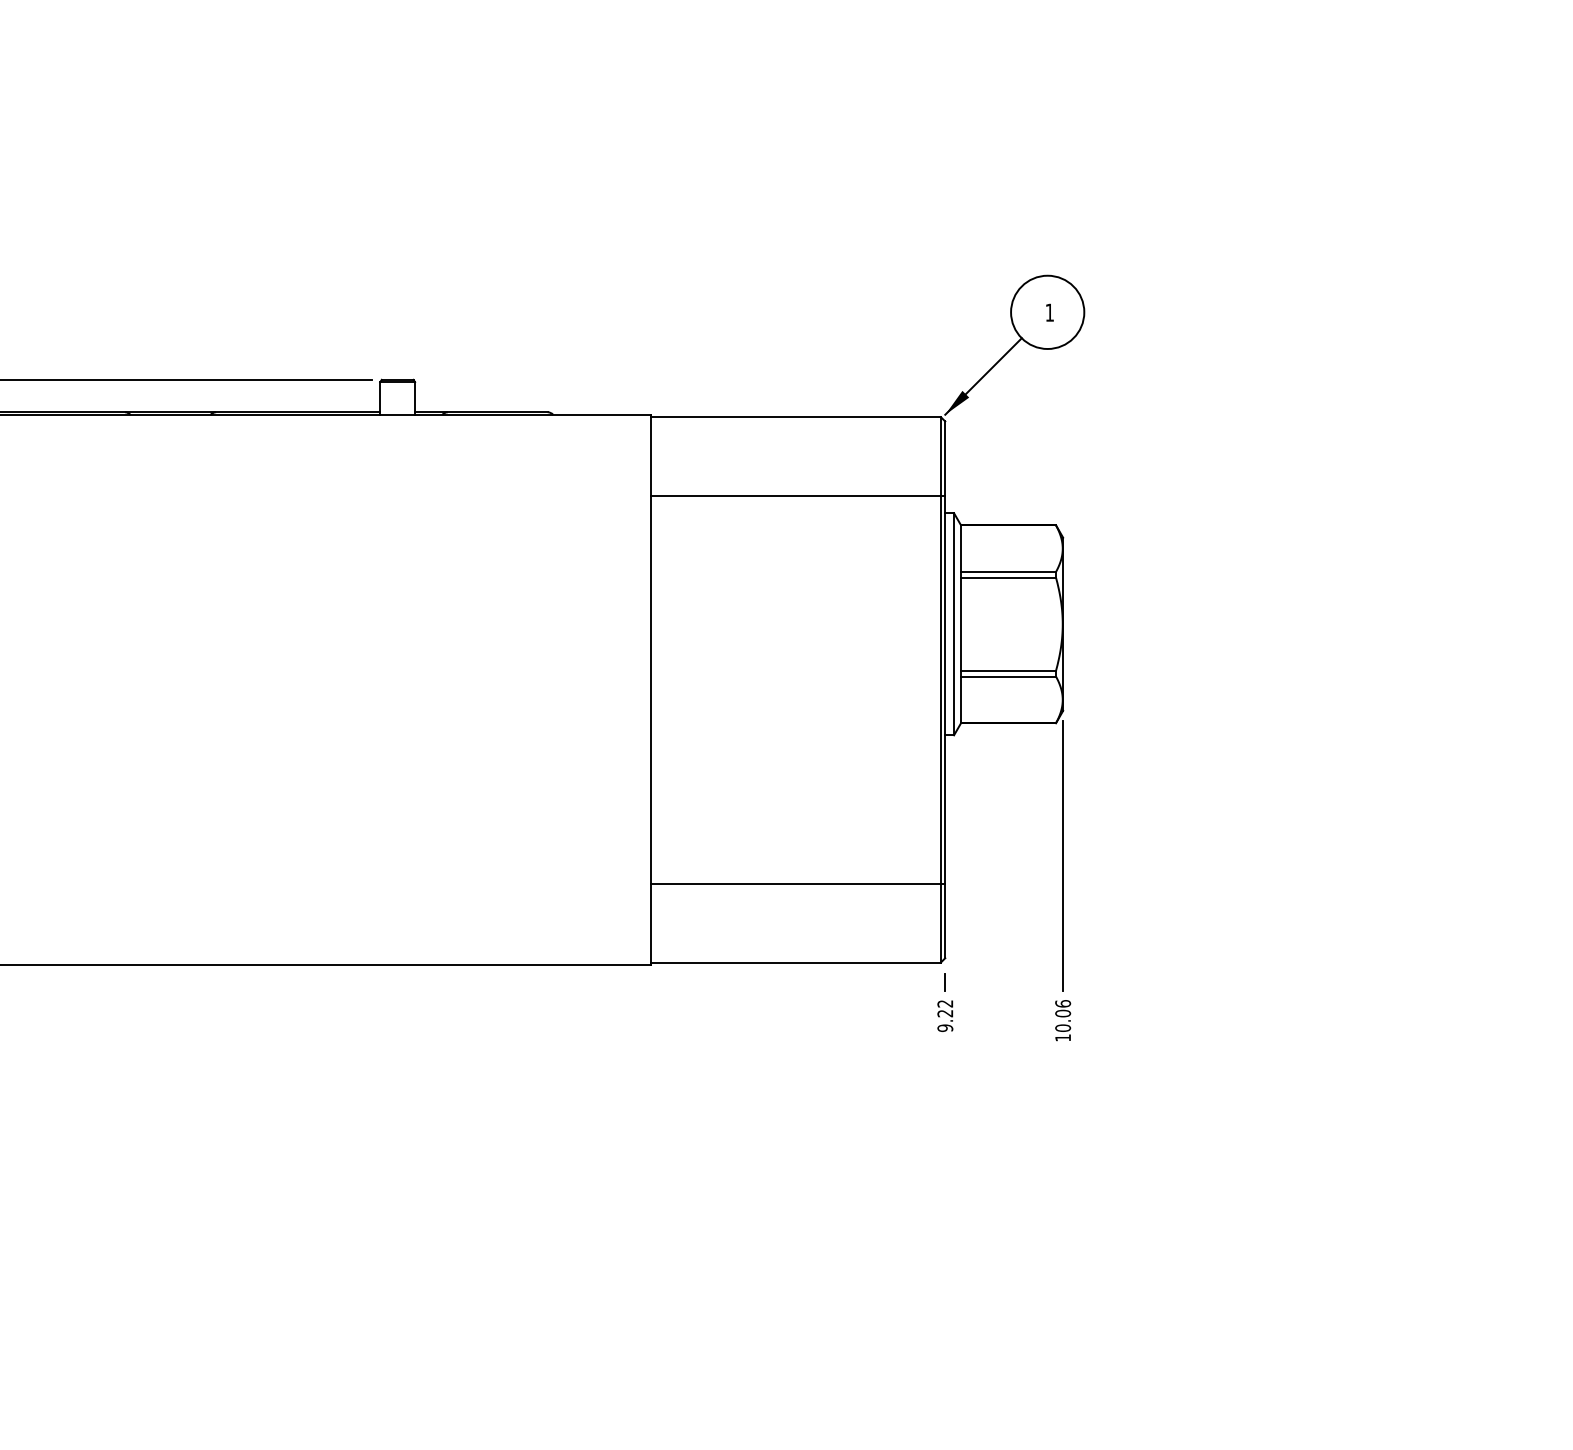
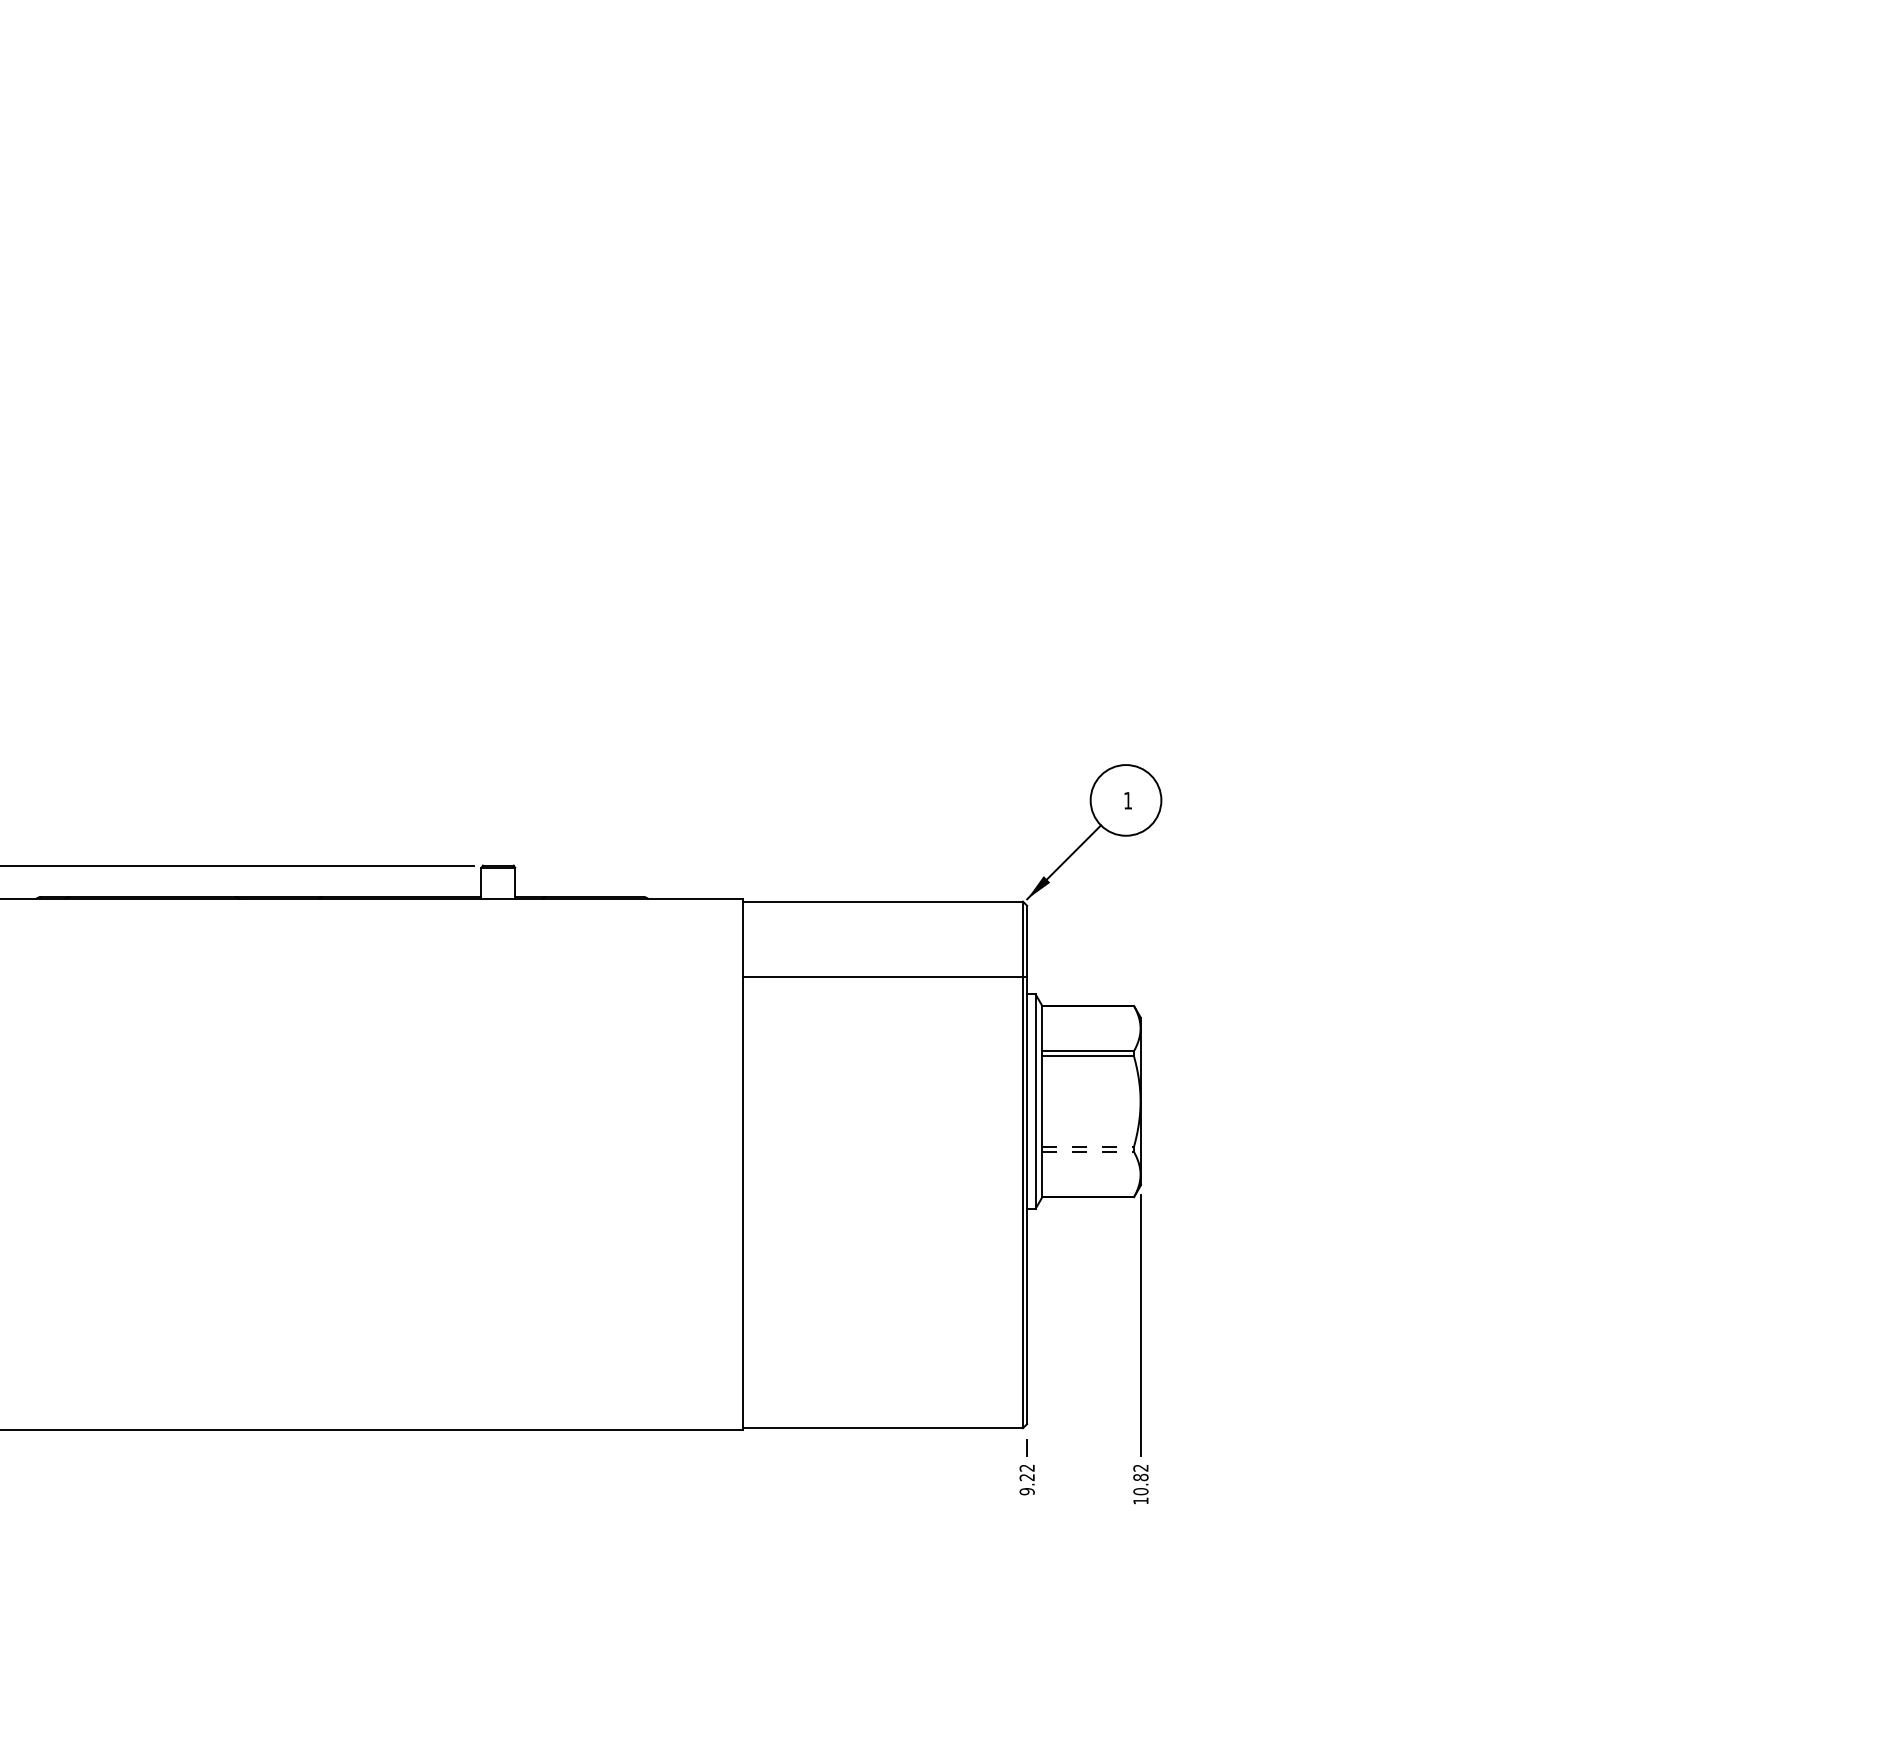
line: (1008, 670) -> (1088, 1146), solid -> dashed
line: (1008, 676) -> (1088, 1152), solid -> dashed
line: (797, 884) -> (884, 1352), removed
text: (1062, 1008) -> (1140, 1472), 10.06 -> 10.82

